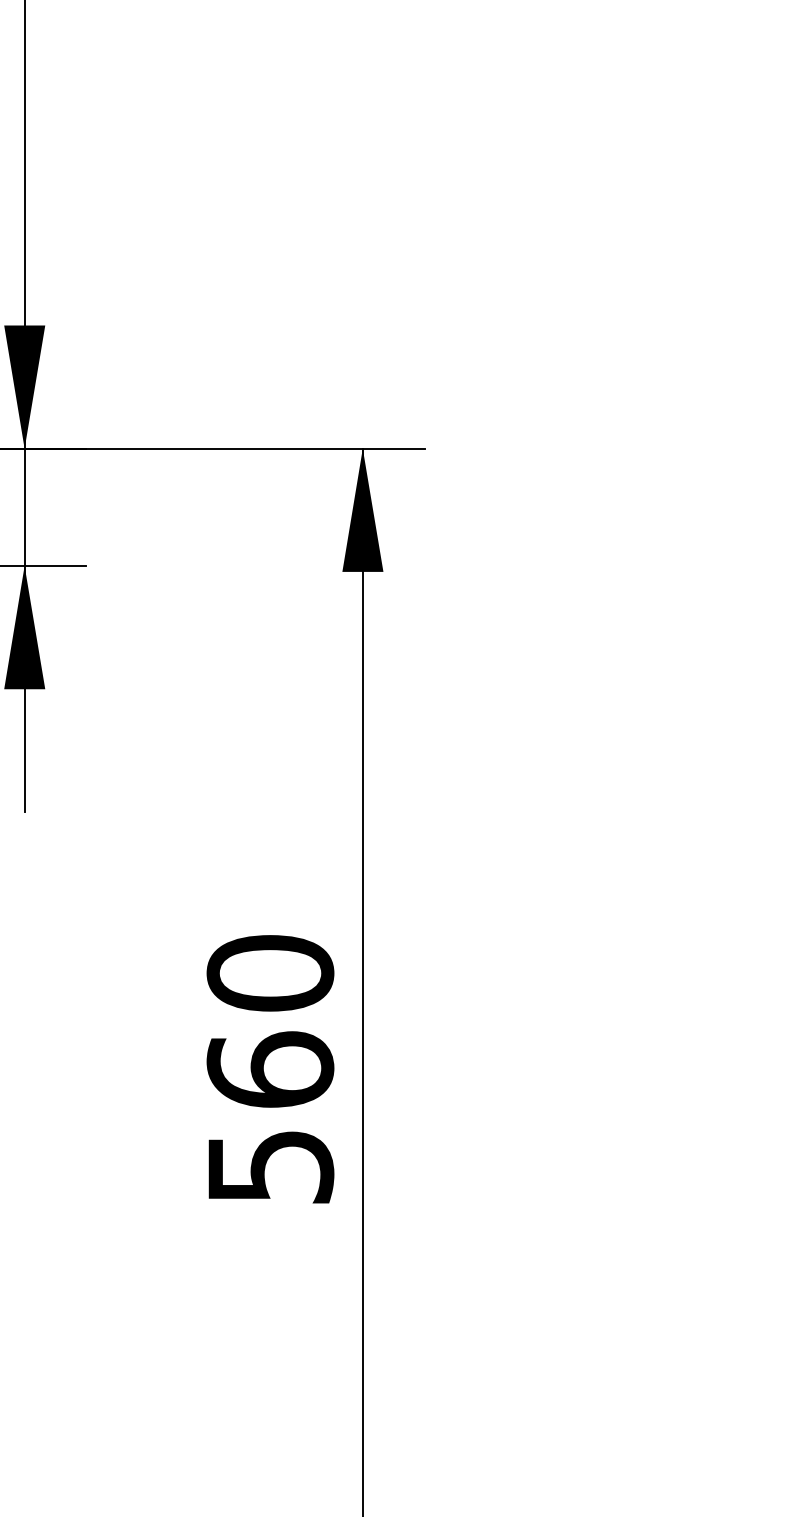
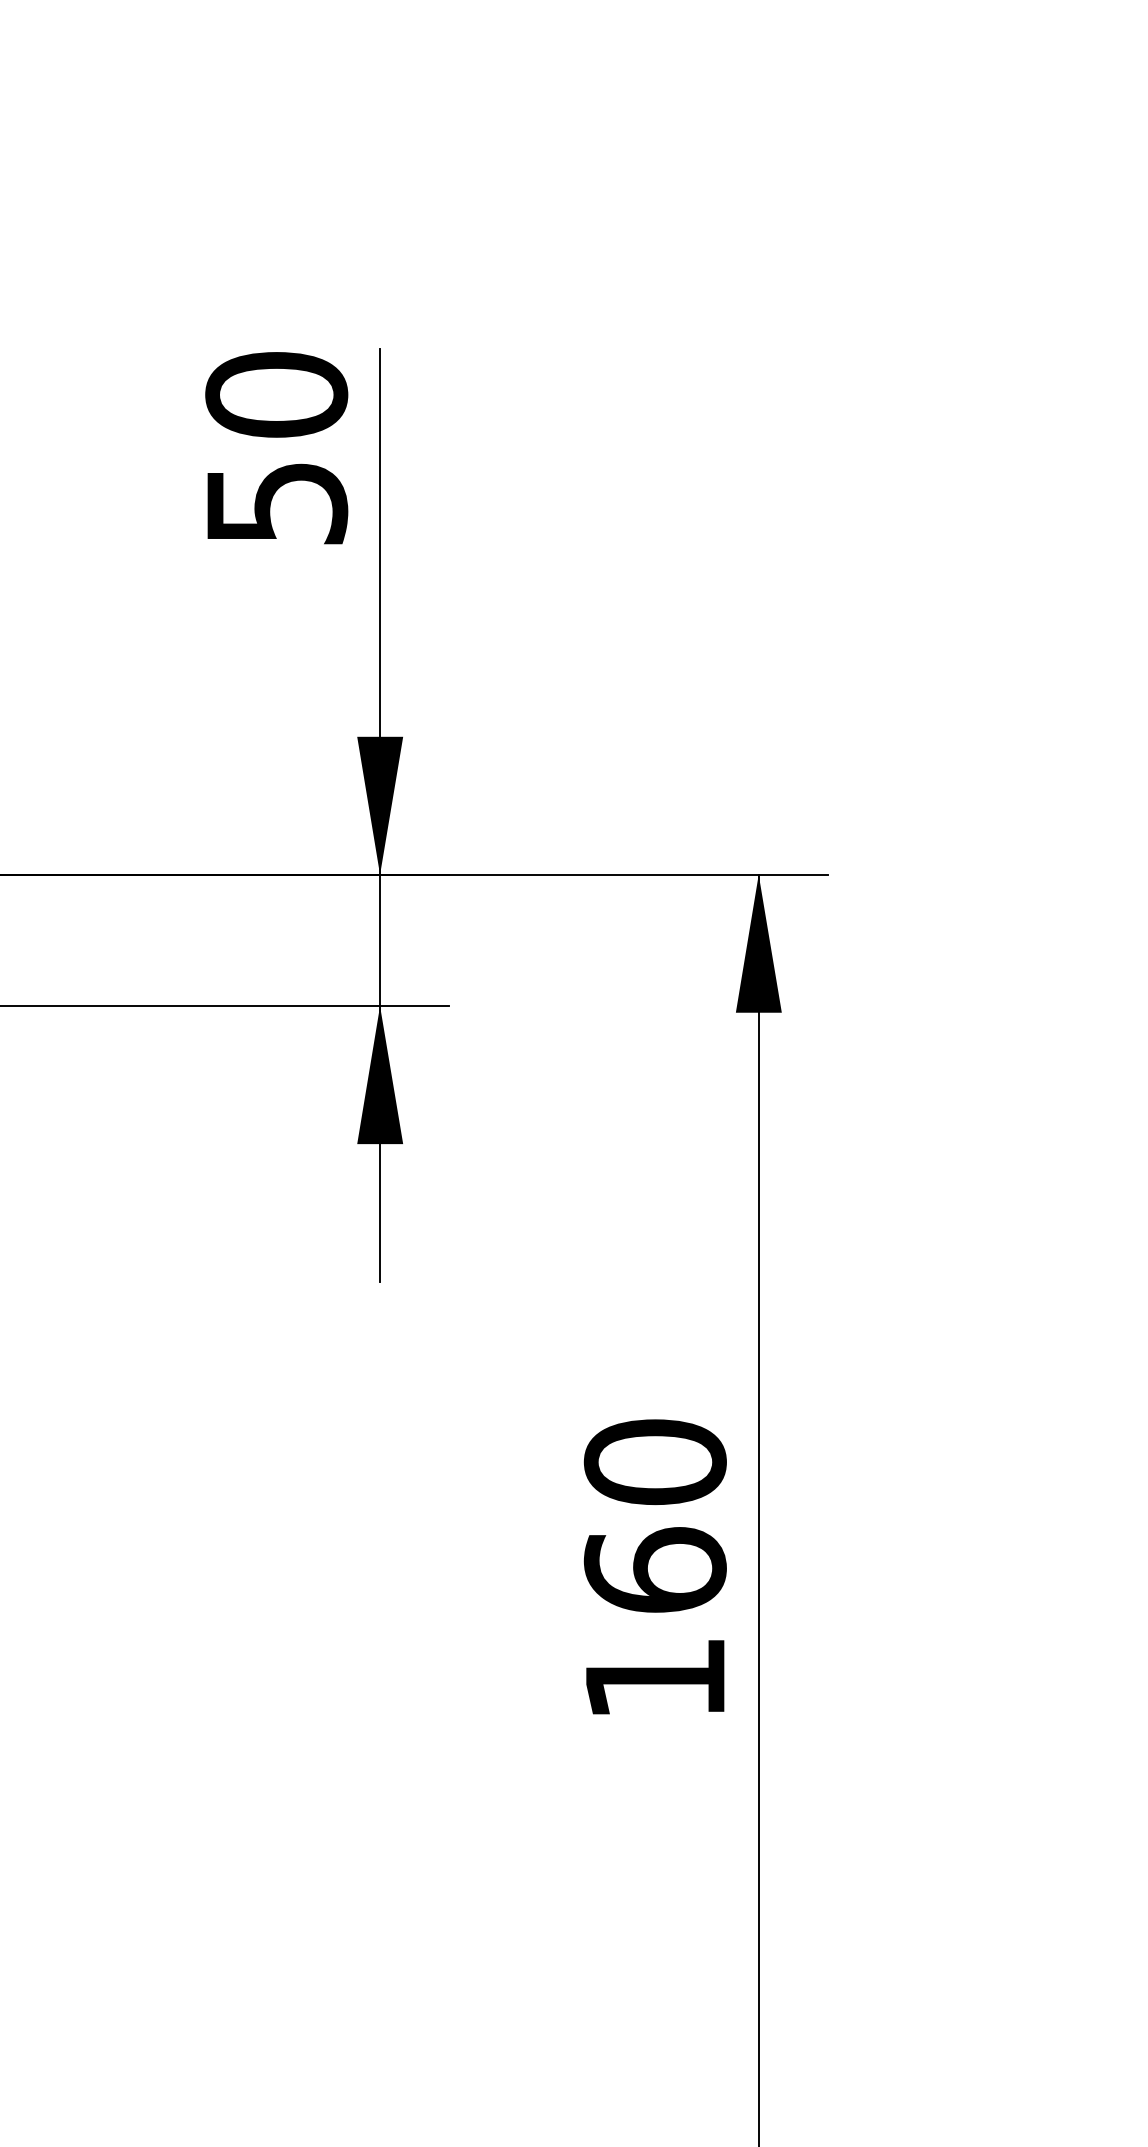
text: (271, 1167) -> (656, 1679), 560 -> 160

